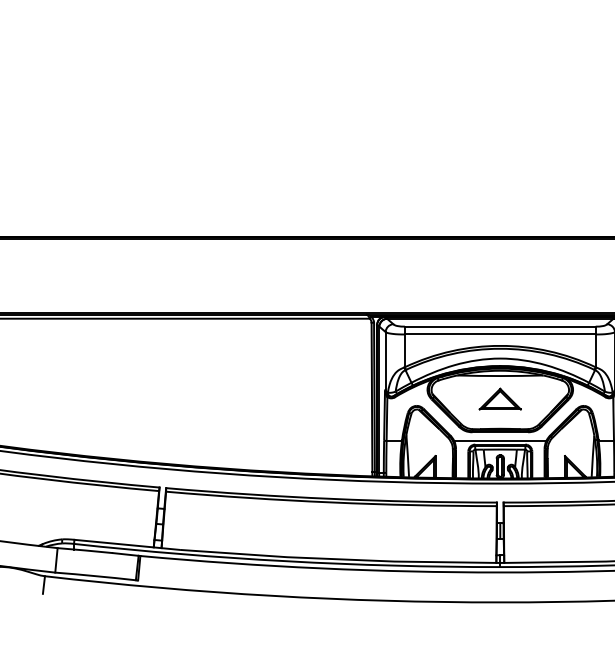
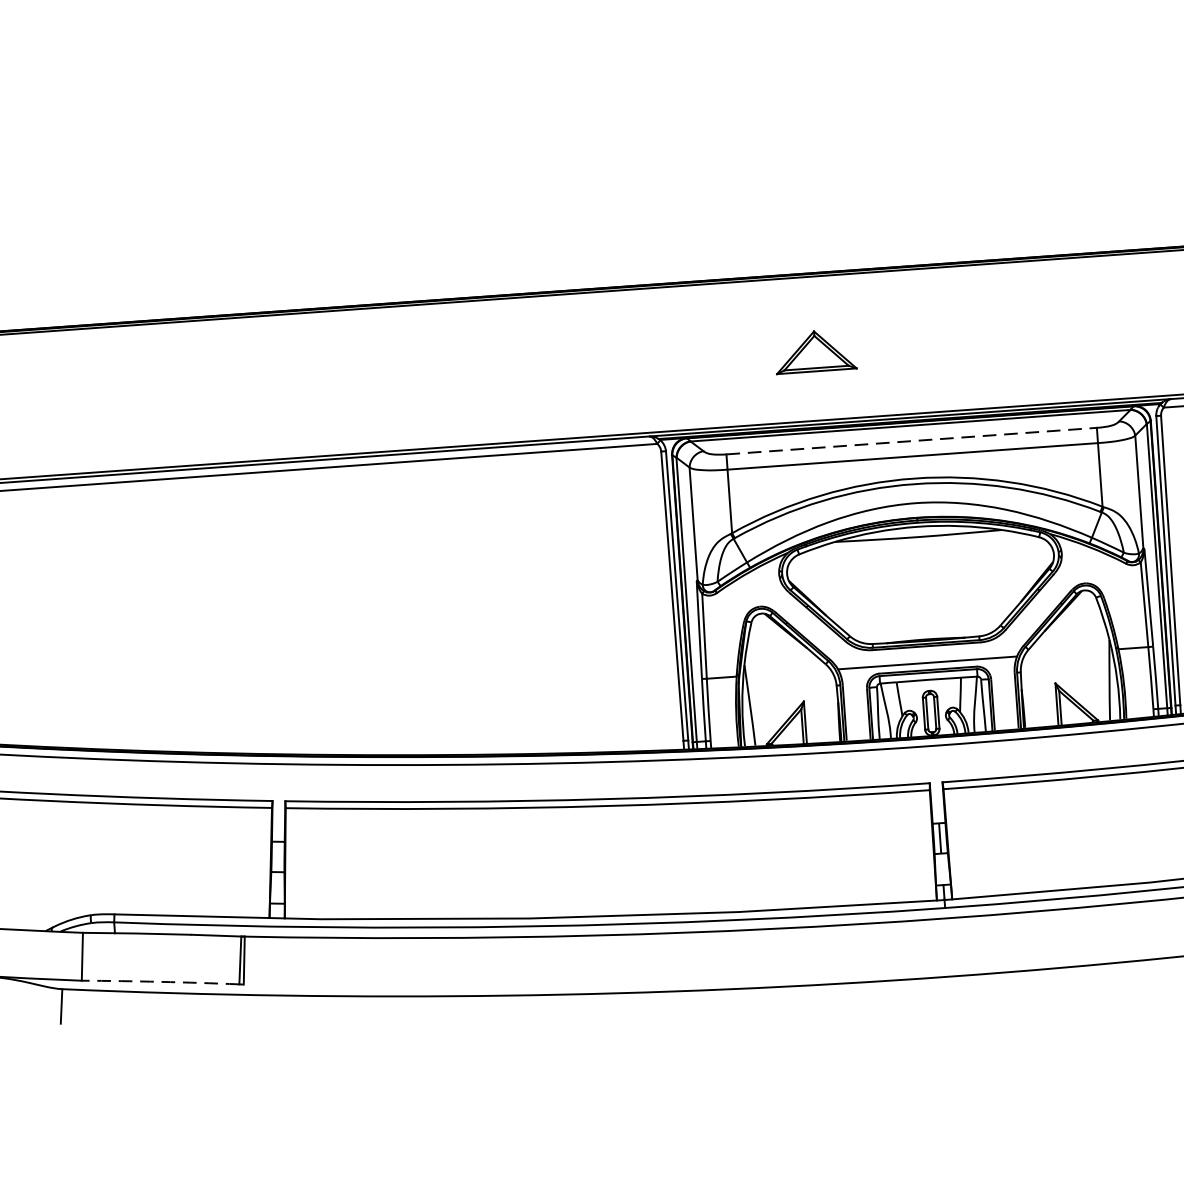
line: (500, 326) -> (912, 440), solid -> dashed
part: (499, 398) -> (813, 350), moved
arc: (95, 576) -> (160, 982), solid -> dashed

